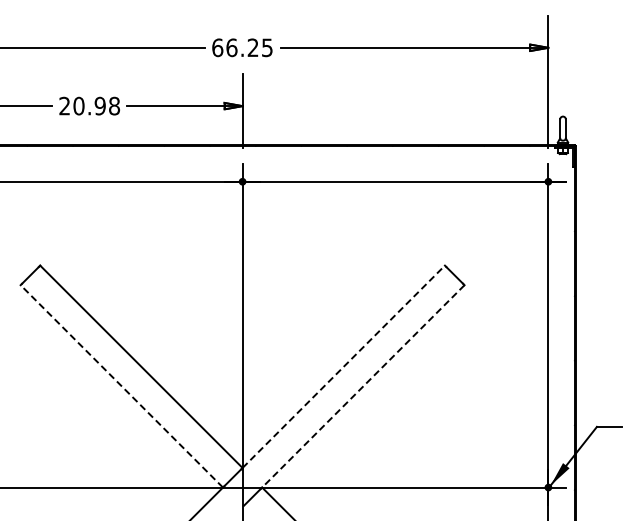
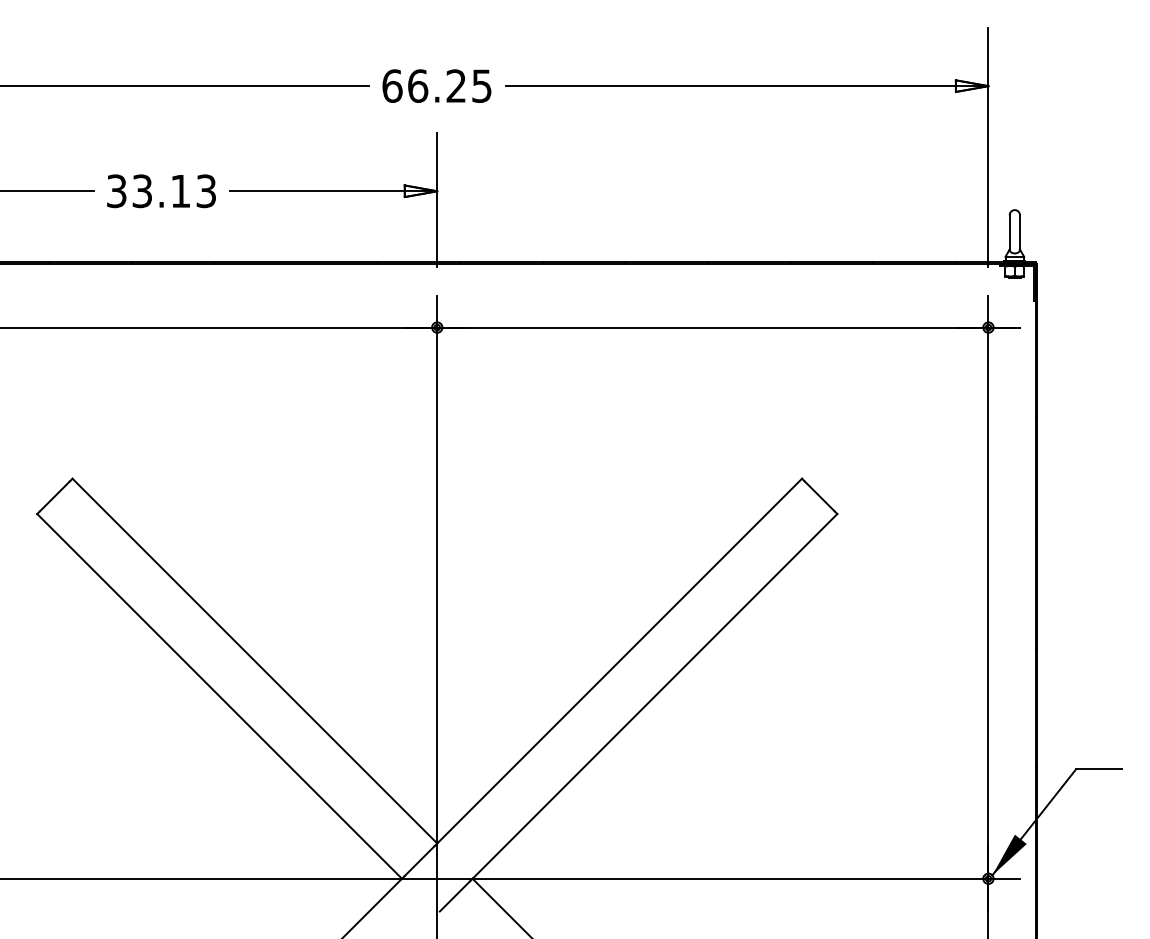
text: (89, 105) -> (161, 190), 20.98 -> 33.13
line: (344, 366) -> (620, 660), dashed -> solid
line: (121, 386) -> (219, 696), dashed -> solid
line: (363, 386) -> (655, 696), dashed -> solid

